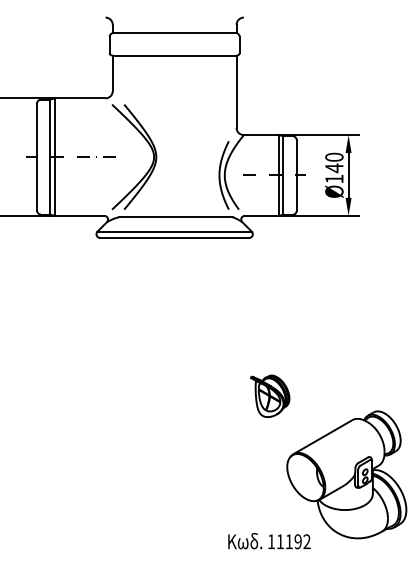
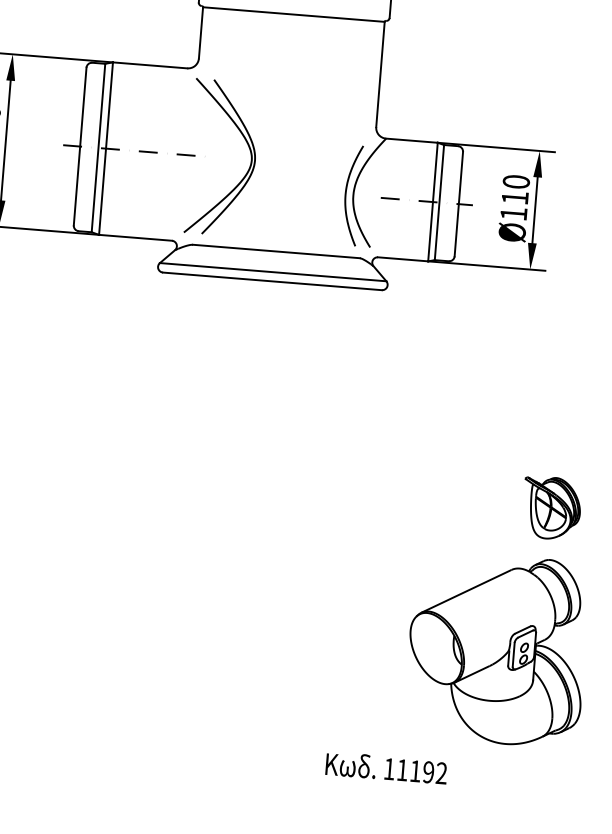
text: (334, 168) -> (515, 198), Ø140 -> Ø110
part: (270, 395) -> (552, 507), moved
text: (269, 541) -> (386, 768), moved

